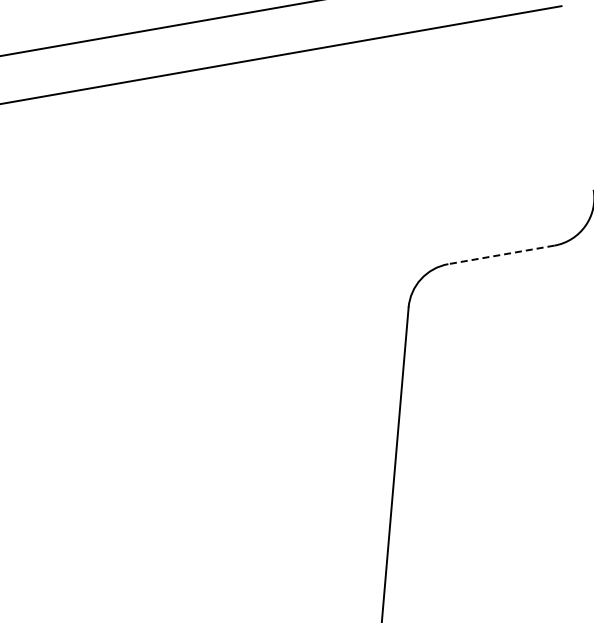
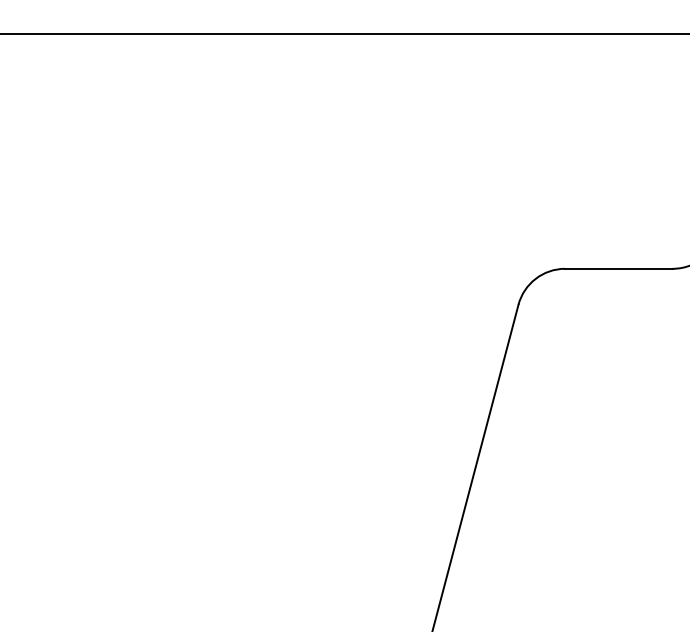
line: (500, 254) -> (618, 268), dashed -> solid

